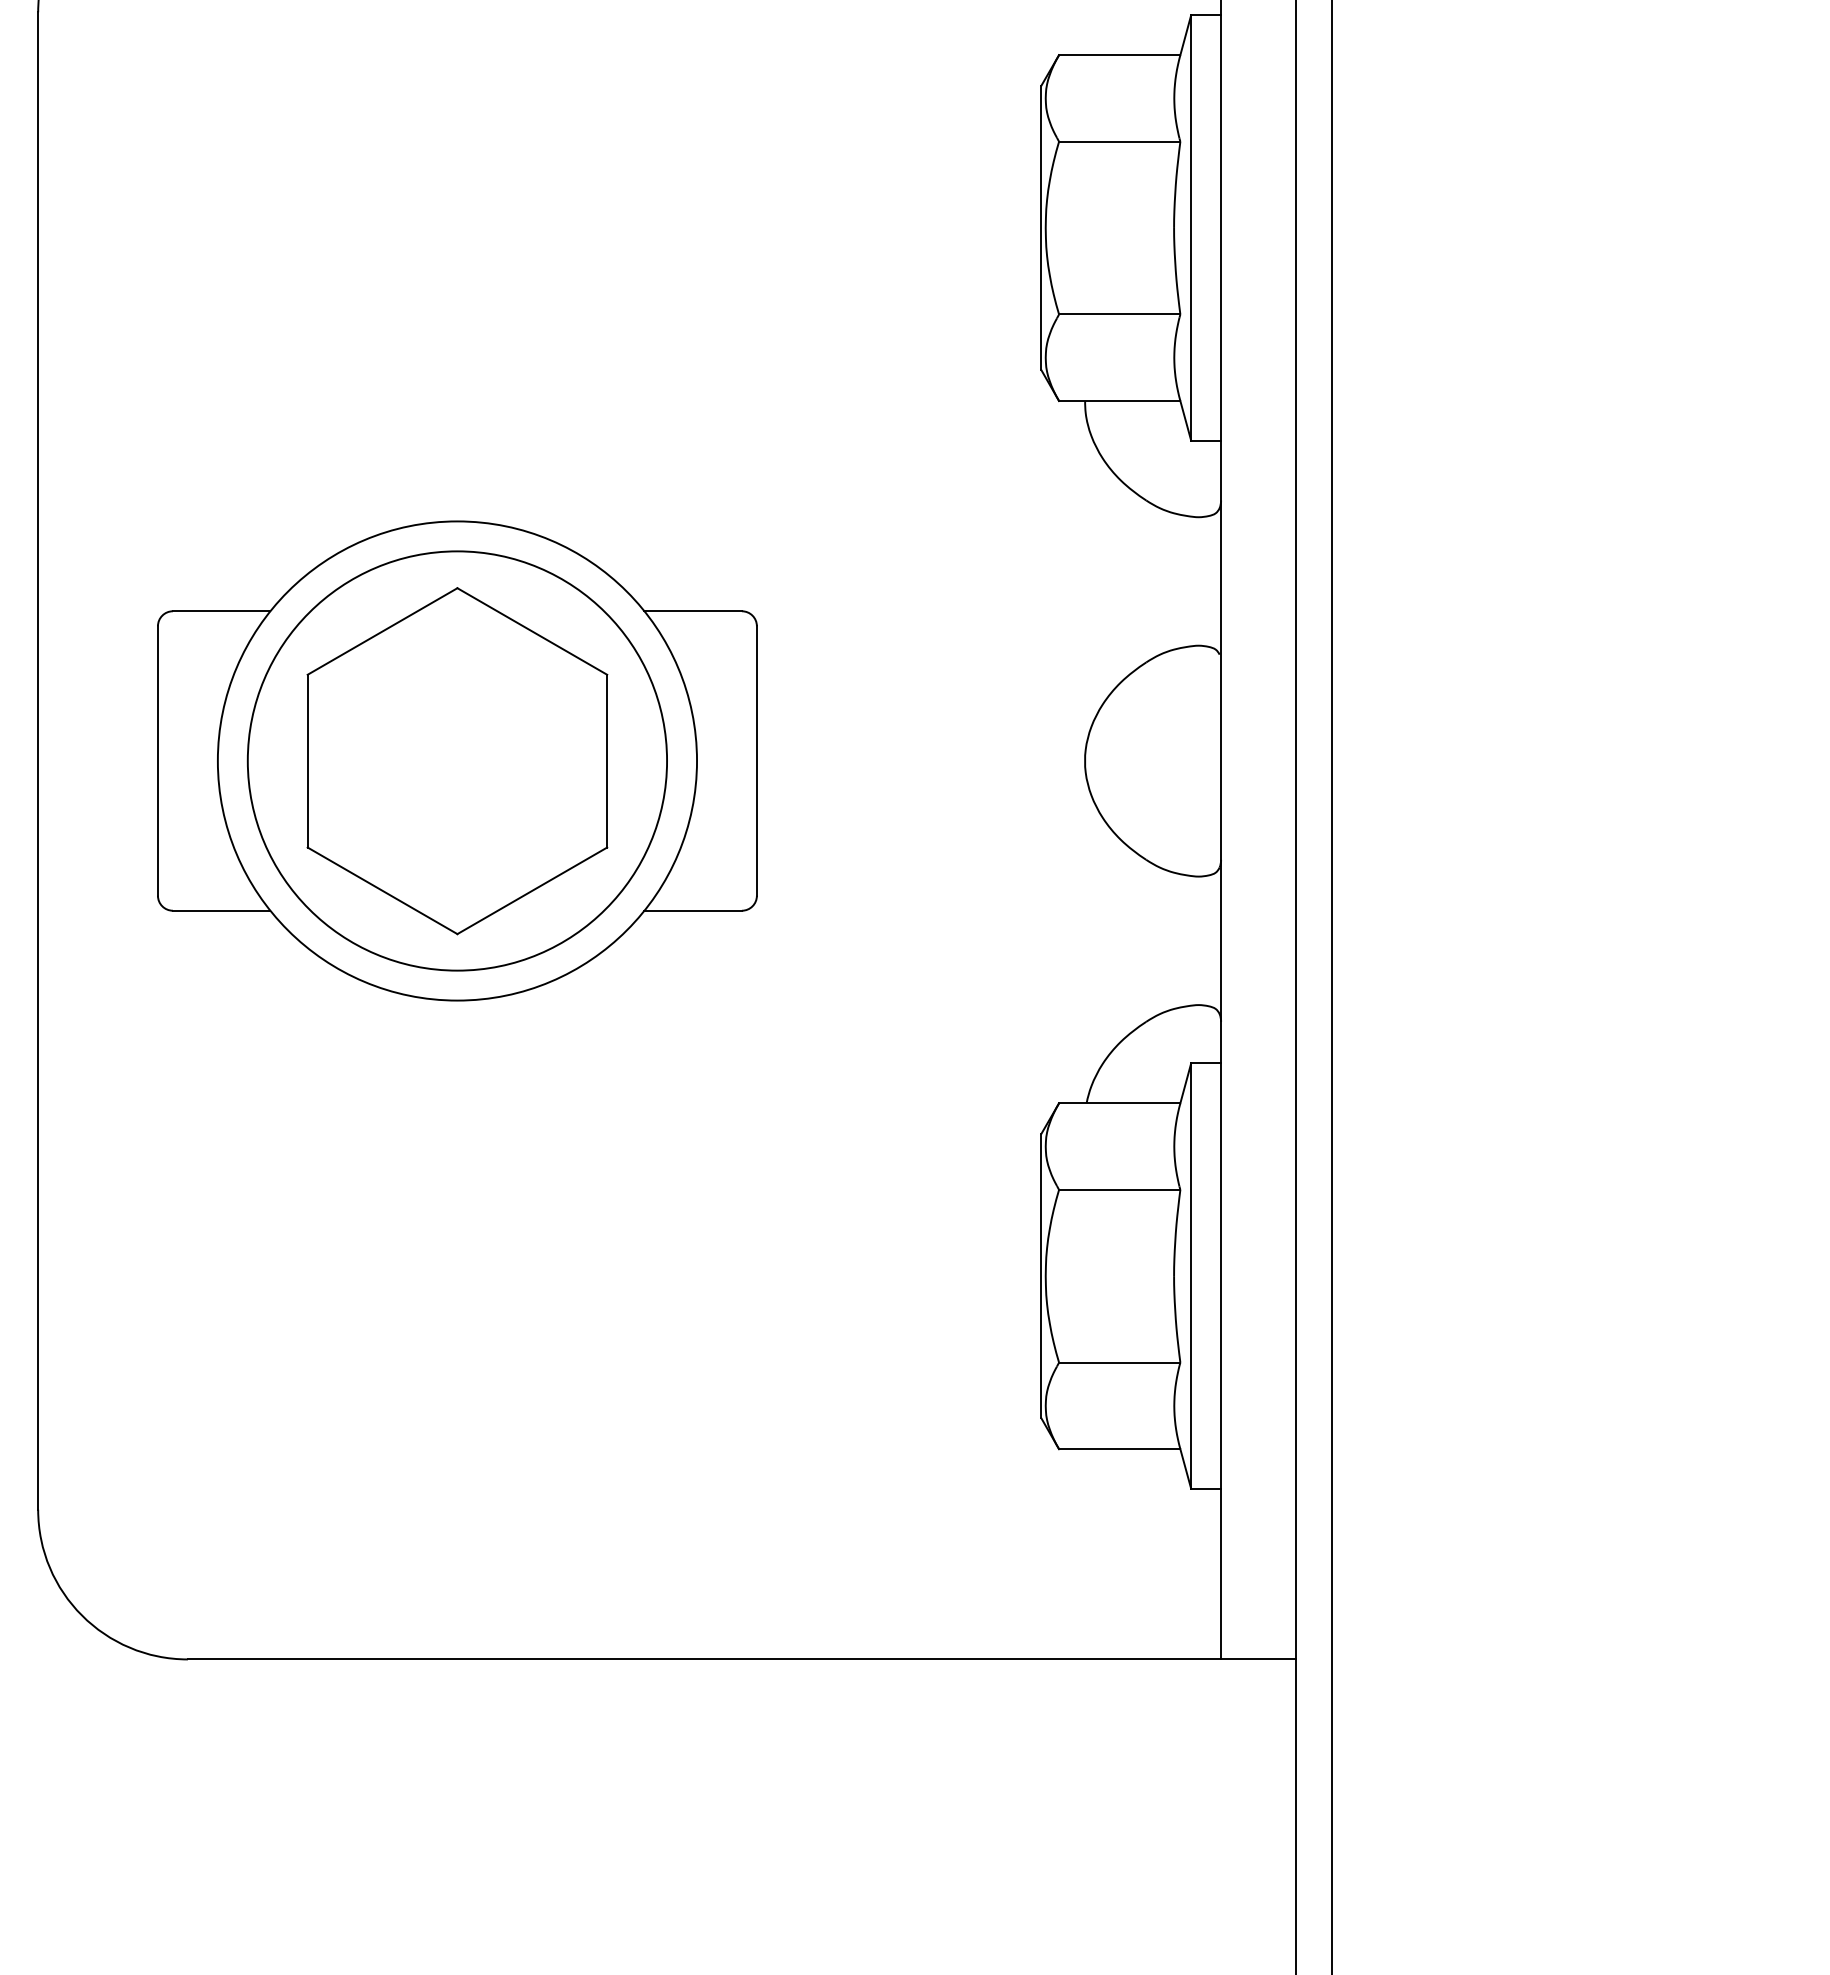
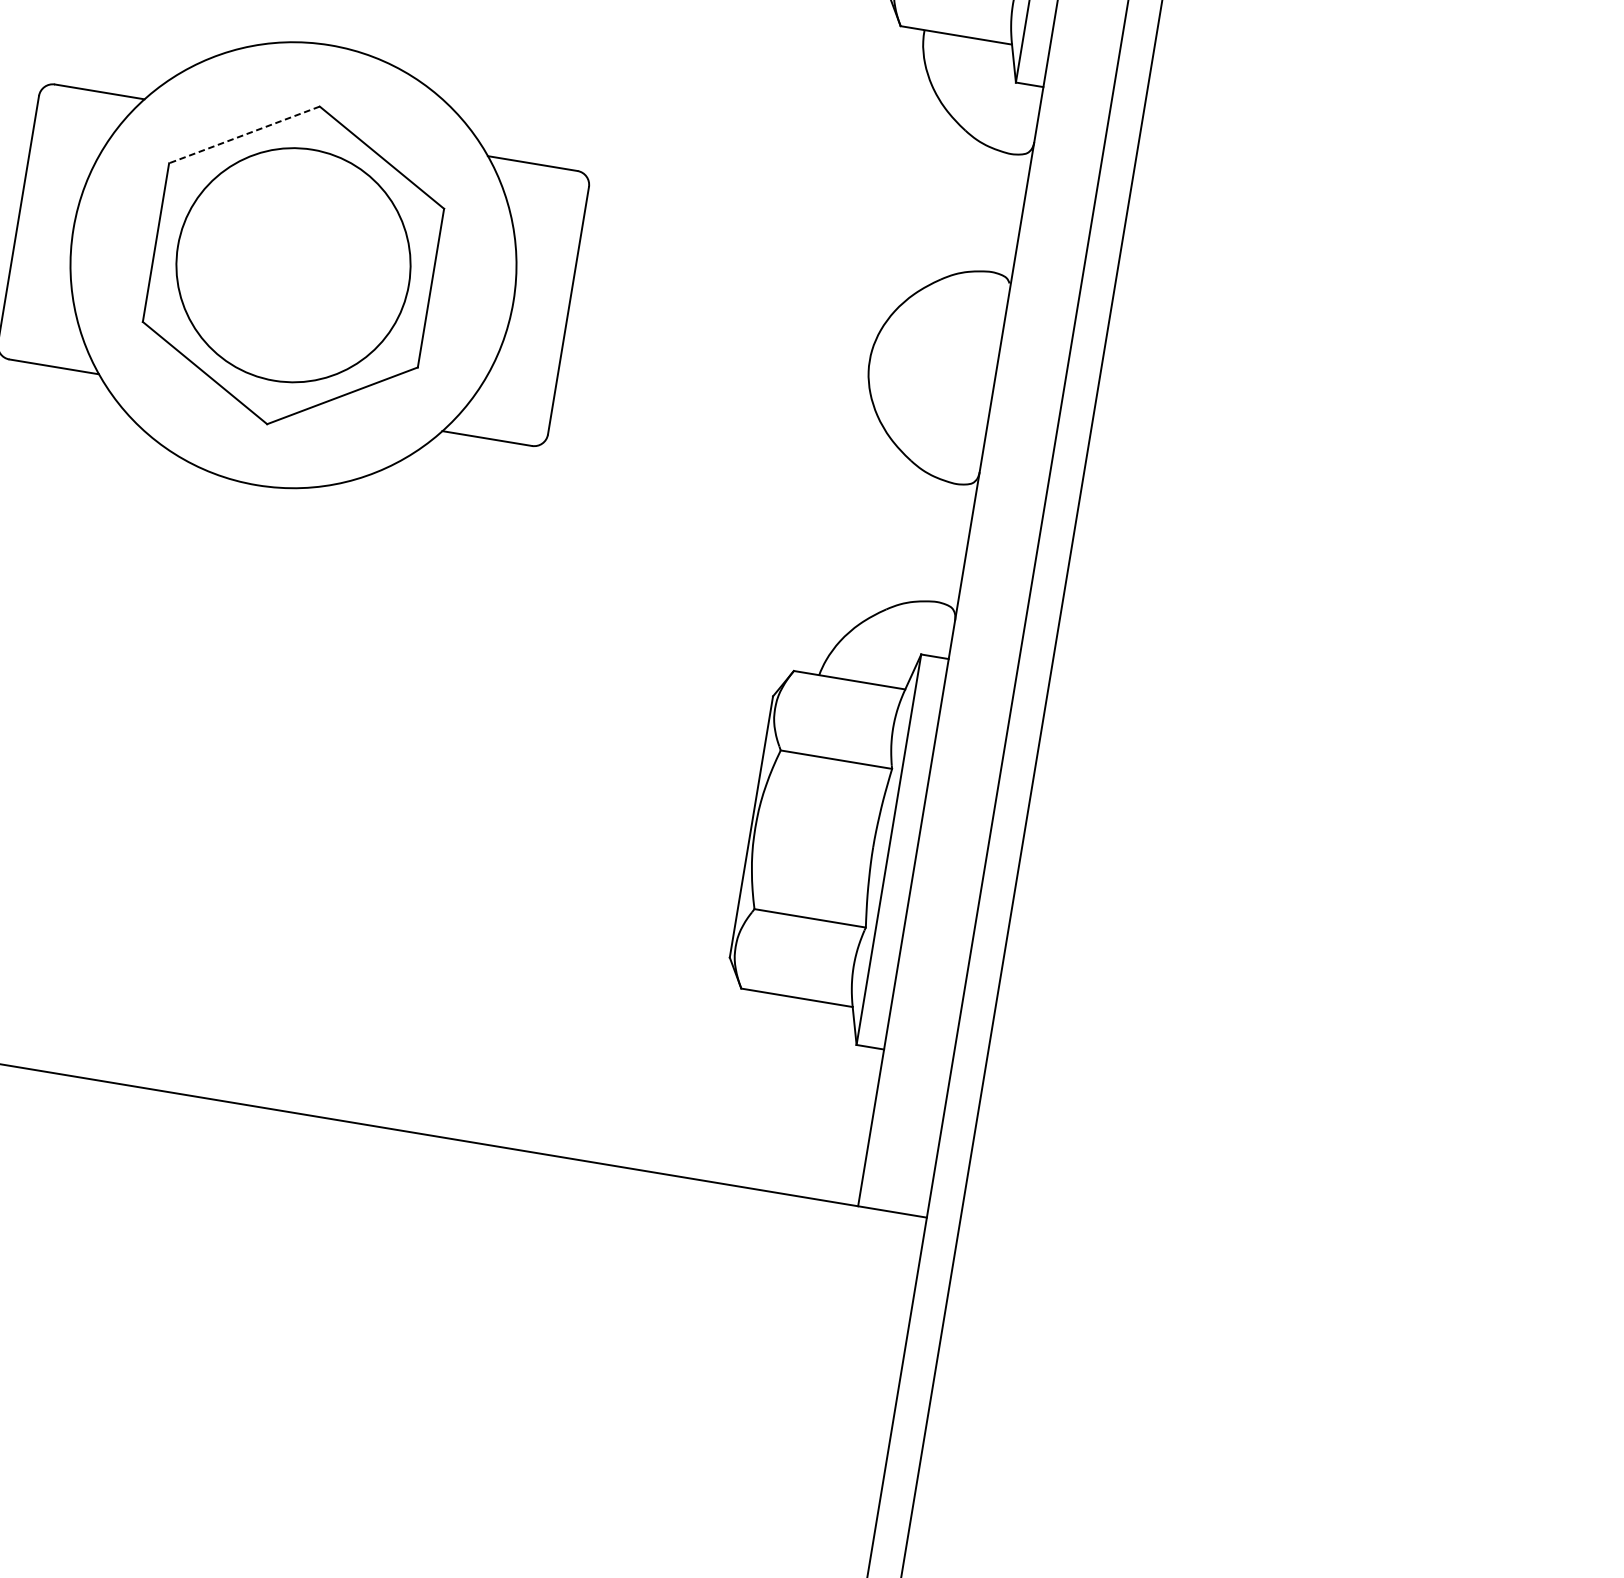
line: (382, 631) -> (244, 134), solid -> dashed
circle: (457, 760) -> (293, 264), size x0.6

